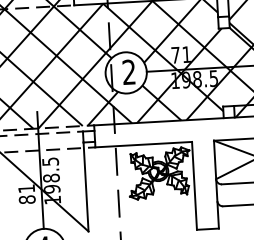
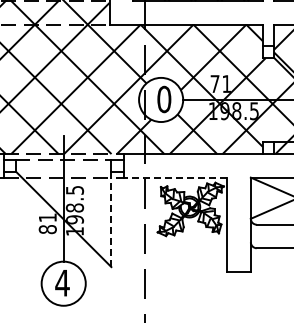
text: (129, 72) -> (164, 99), 2 -> 0
line: (143, 144) -> (175, 177), solid -> dashed
line: (86, 187) -> (111, 219), solid -> dashed

